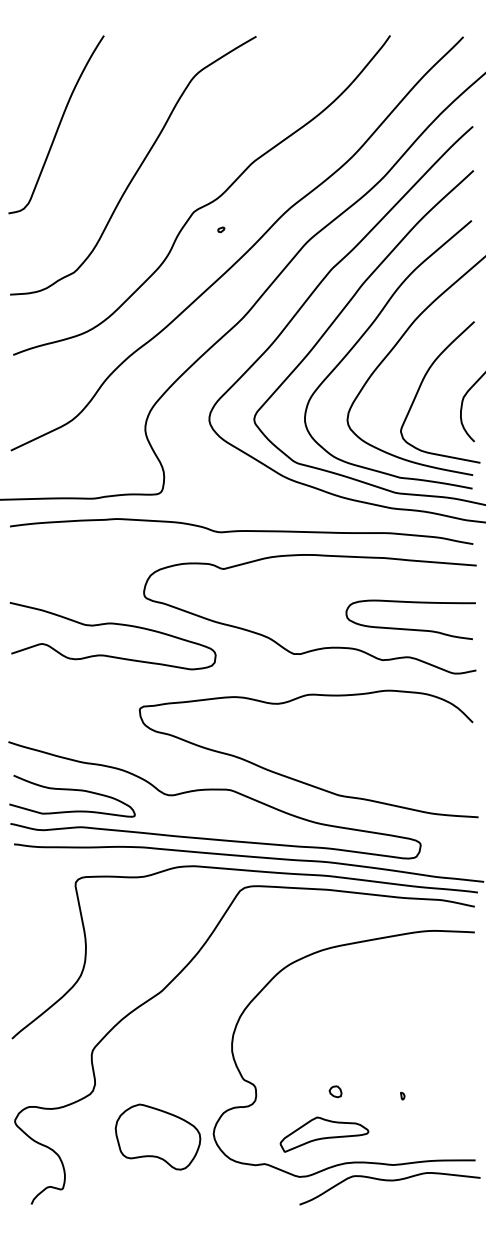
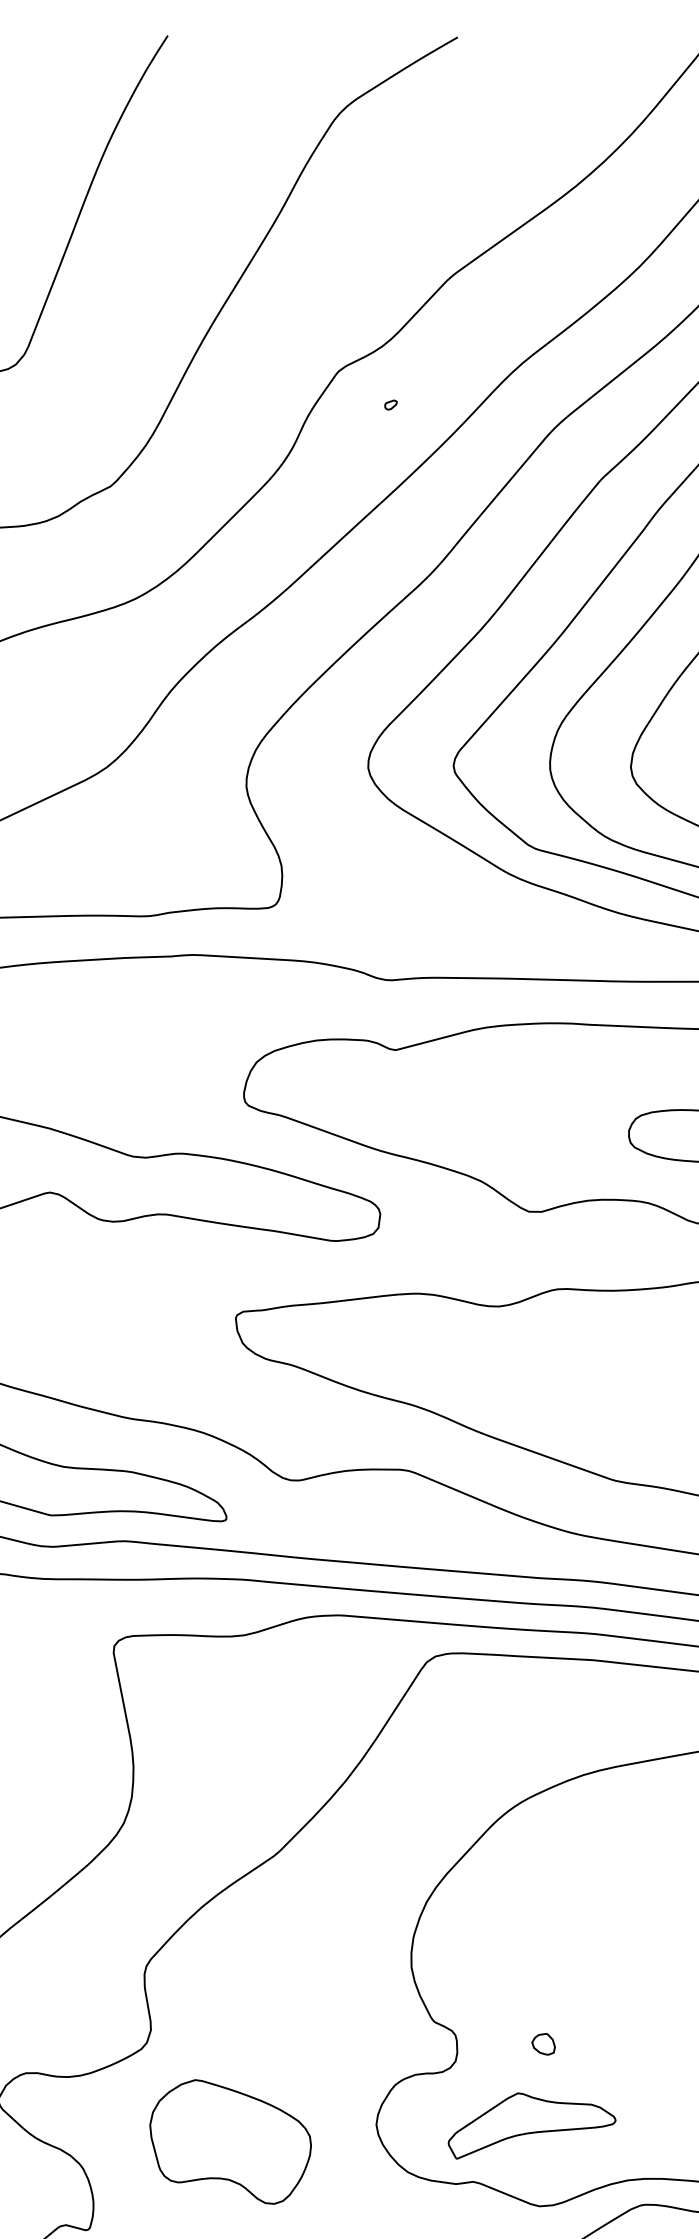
part: (335, 1091) -> (543, 2043), moved
part: (324, 1134) -> (532, 2125), moved
part: (157, 1136) -> (229, 2140), moved

